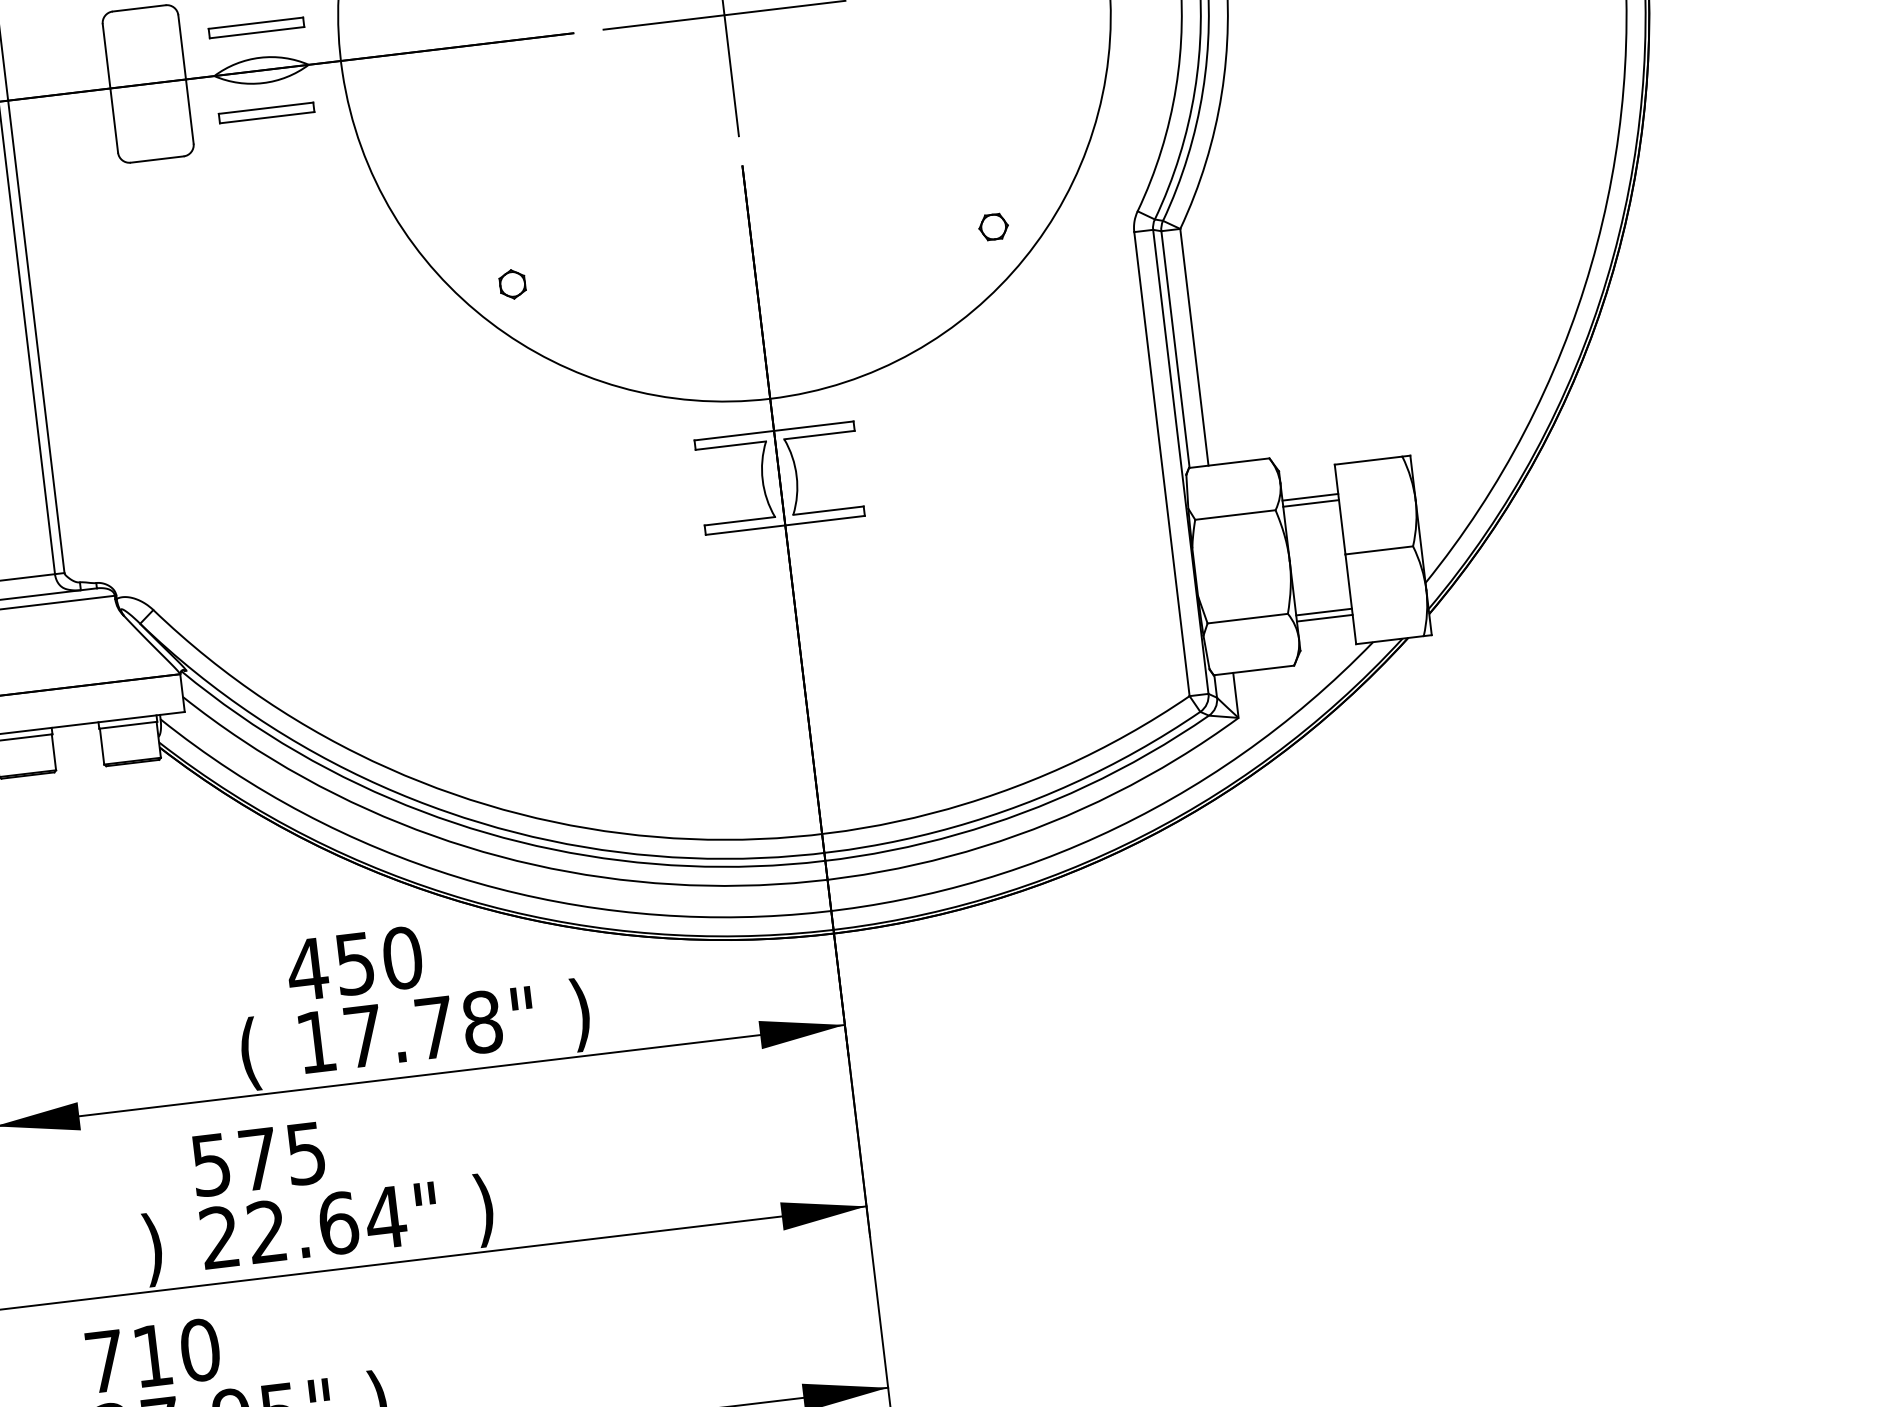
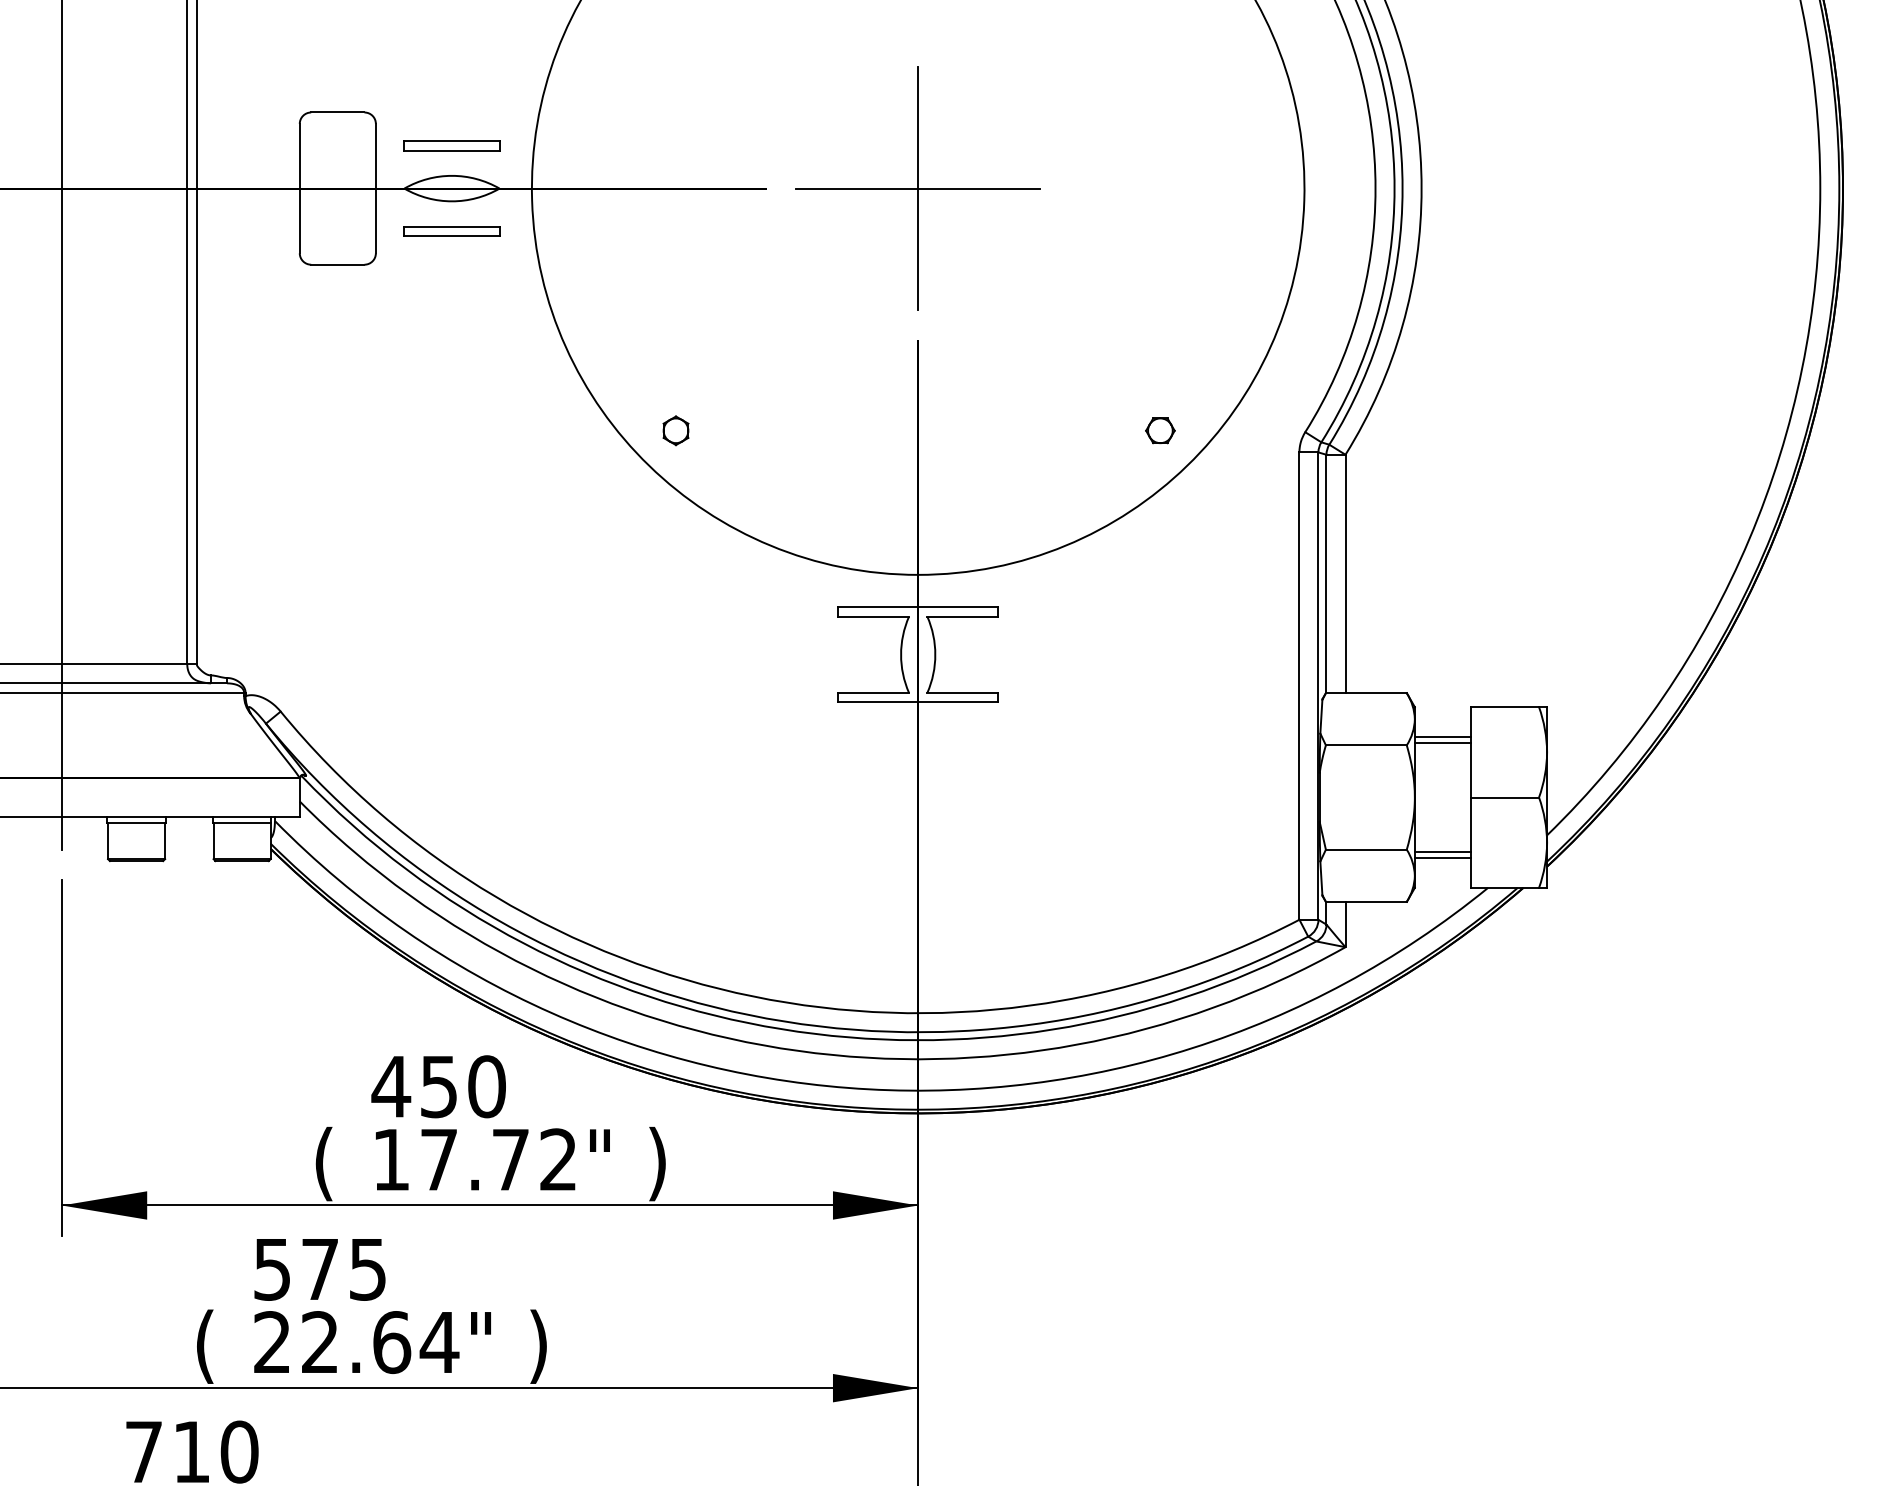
text: (482, 1021) -> (558, 1159), 17.78" -> 17.72"
text: (152, 1249) -> (204, 1346), ) -> (

